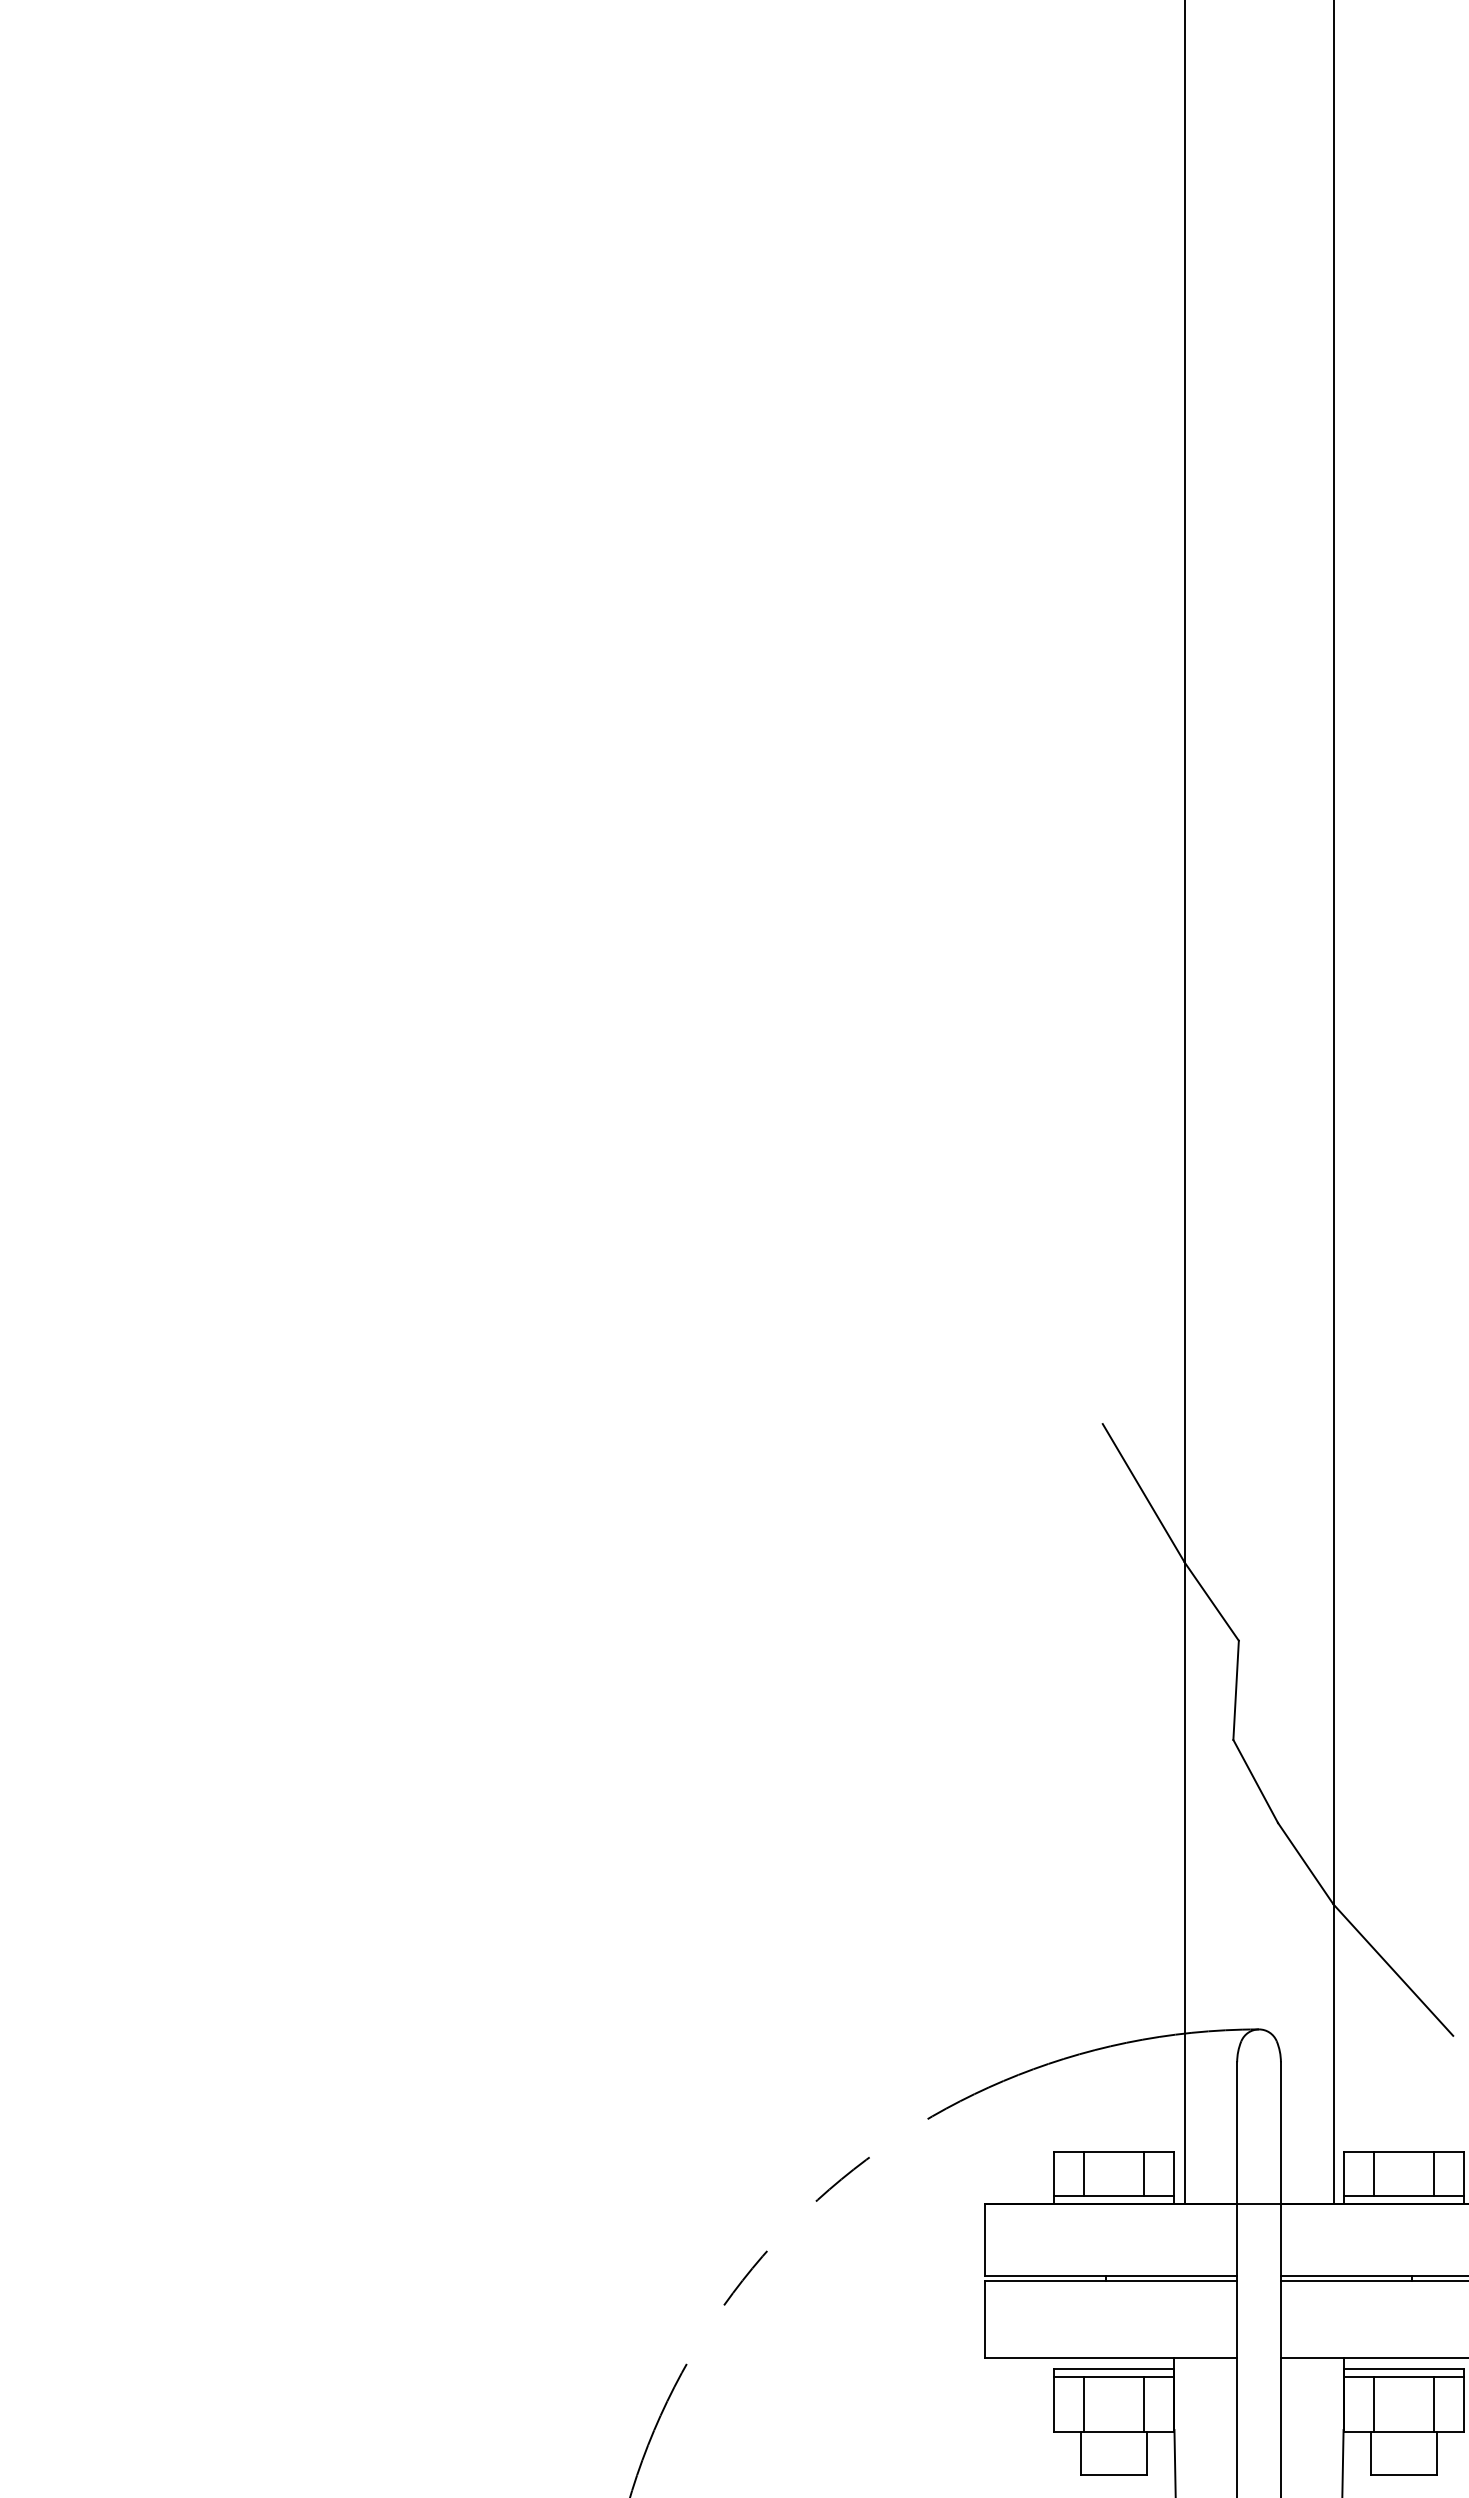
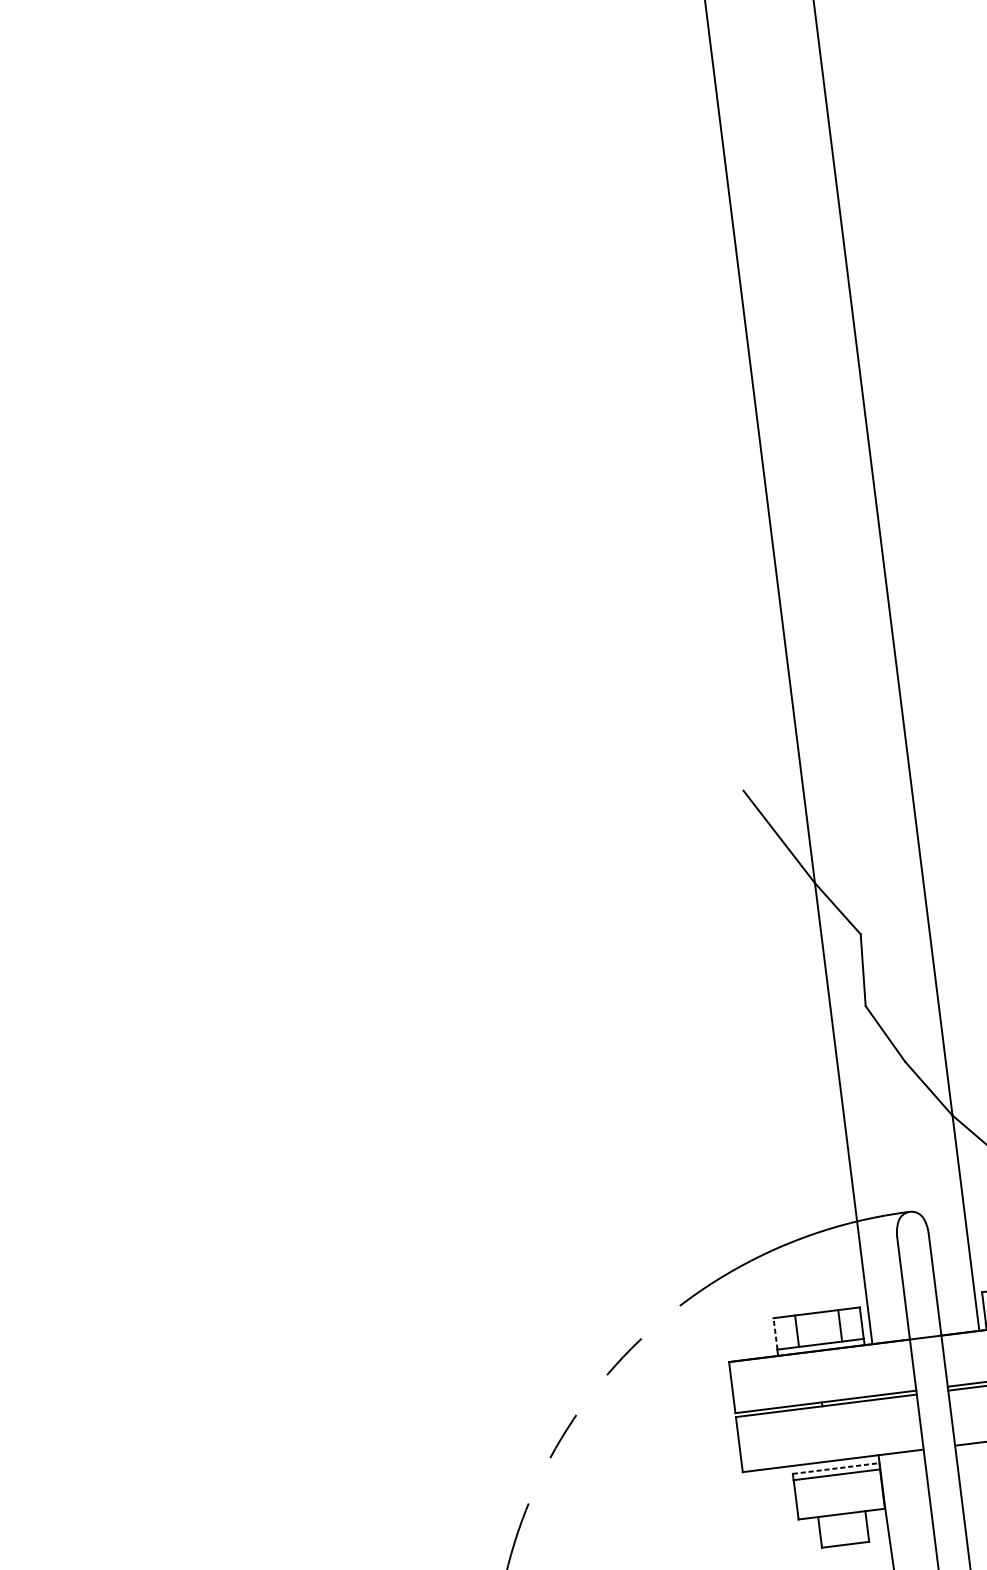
line: (1053, 2173) -> (775, 1333), solid -> dashed
line: (1114, 2368) -> (836, 1468), solid -> dashed
line: (1083, 2404) -> (817, 1497), removed
line: (1143, 2404) -> (860, 1491), removed

